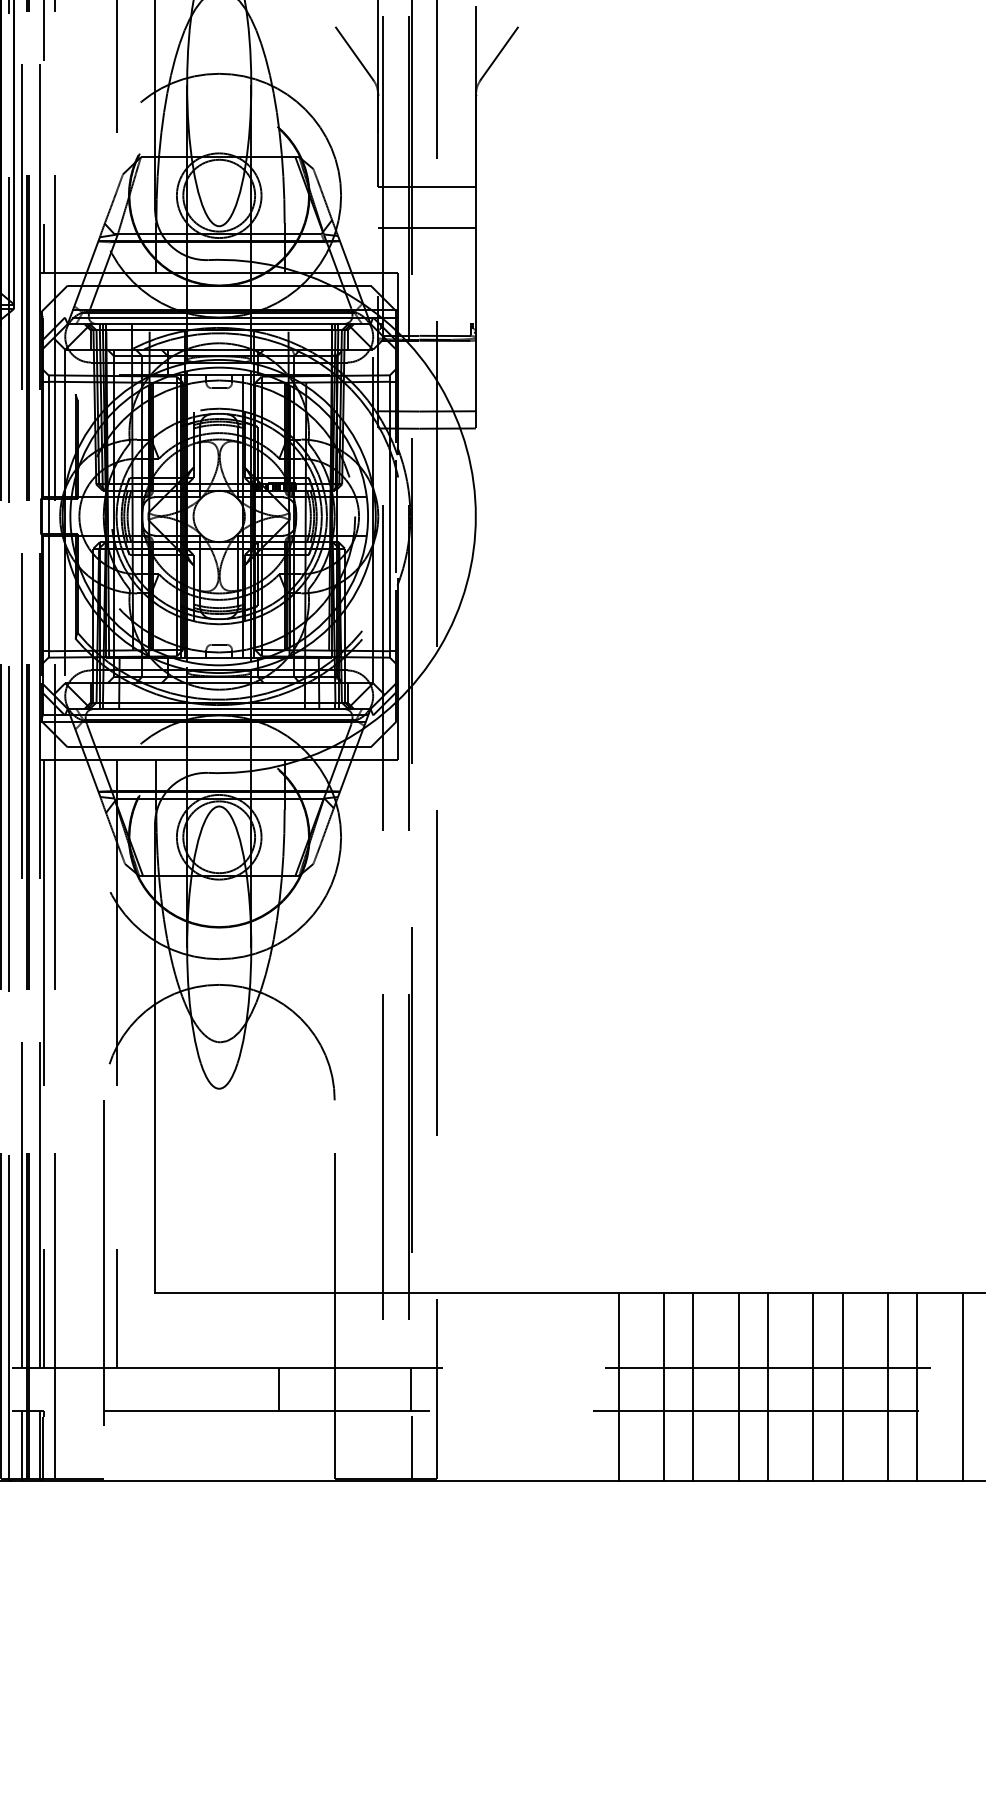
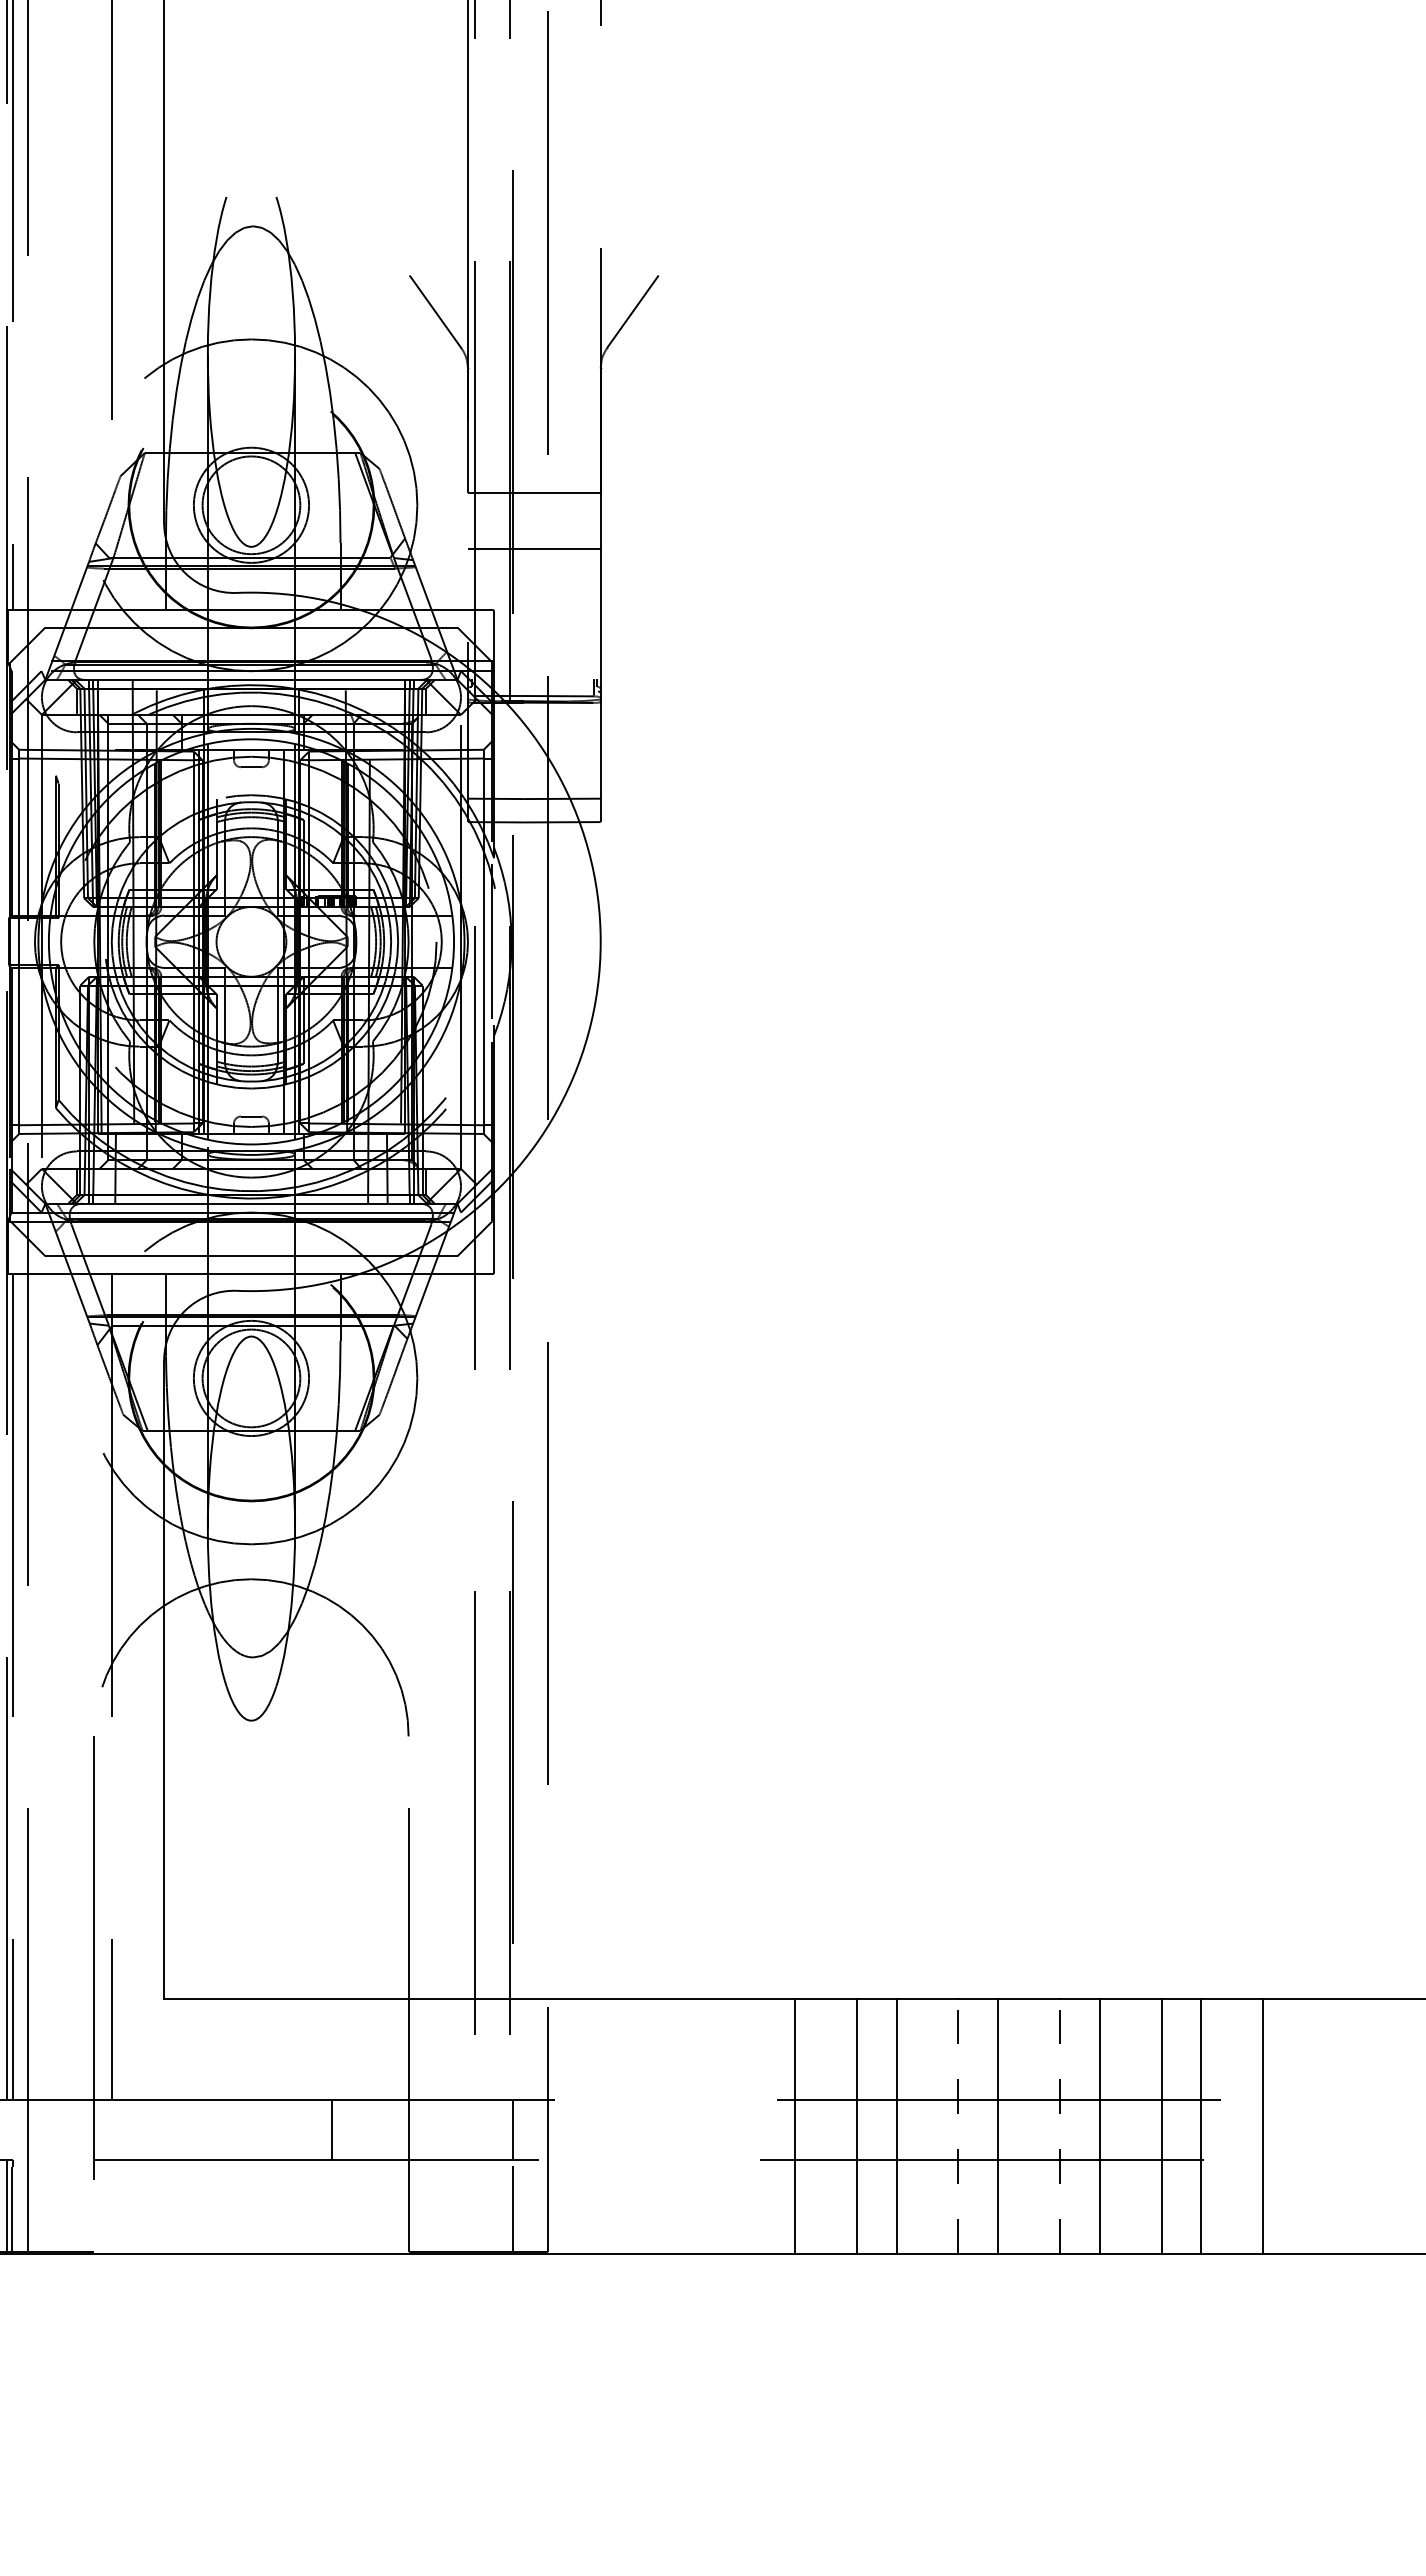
line: (738, 1386) -> (958, 2126), solid -> dashed
line: (812, 1386) -> (1059, 2126), solid -> dashed

